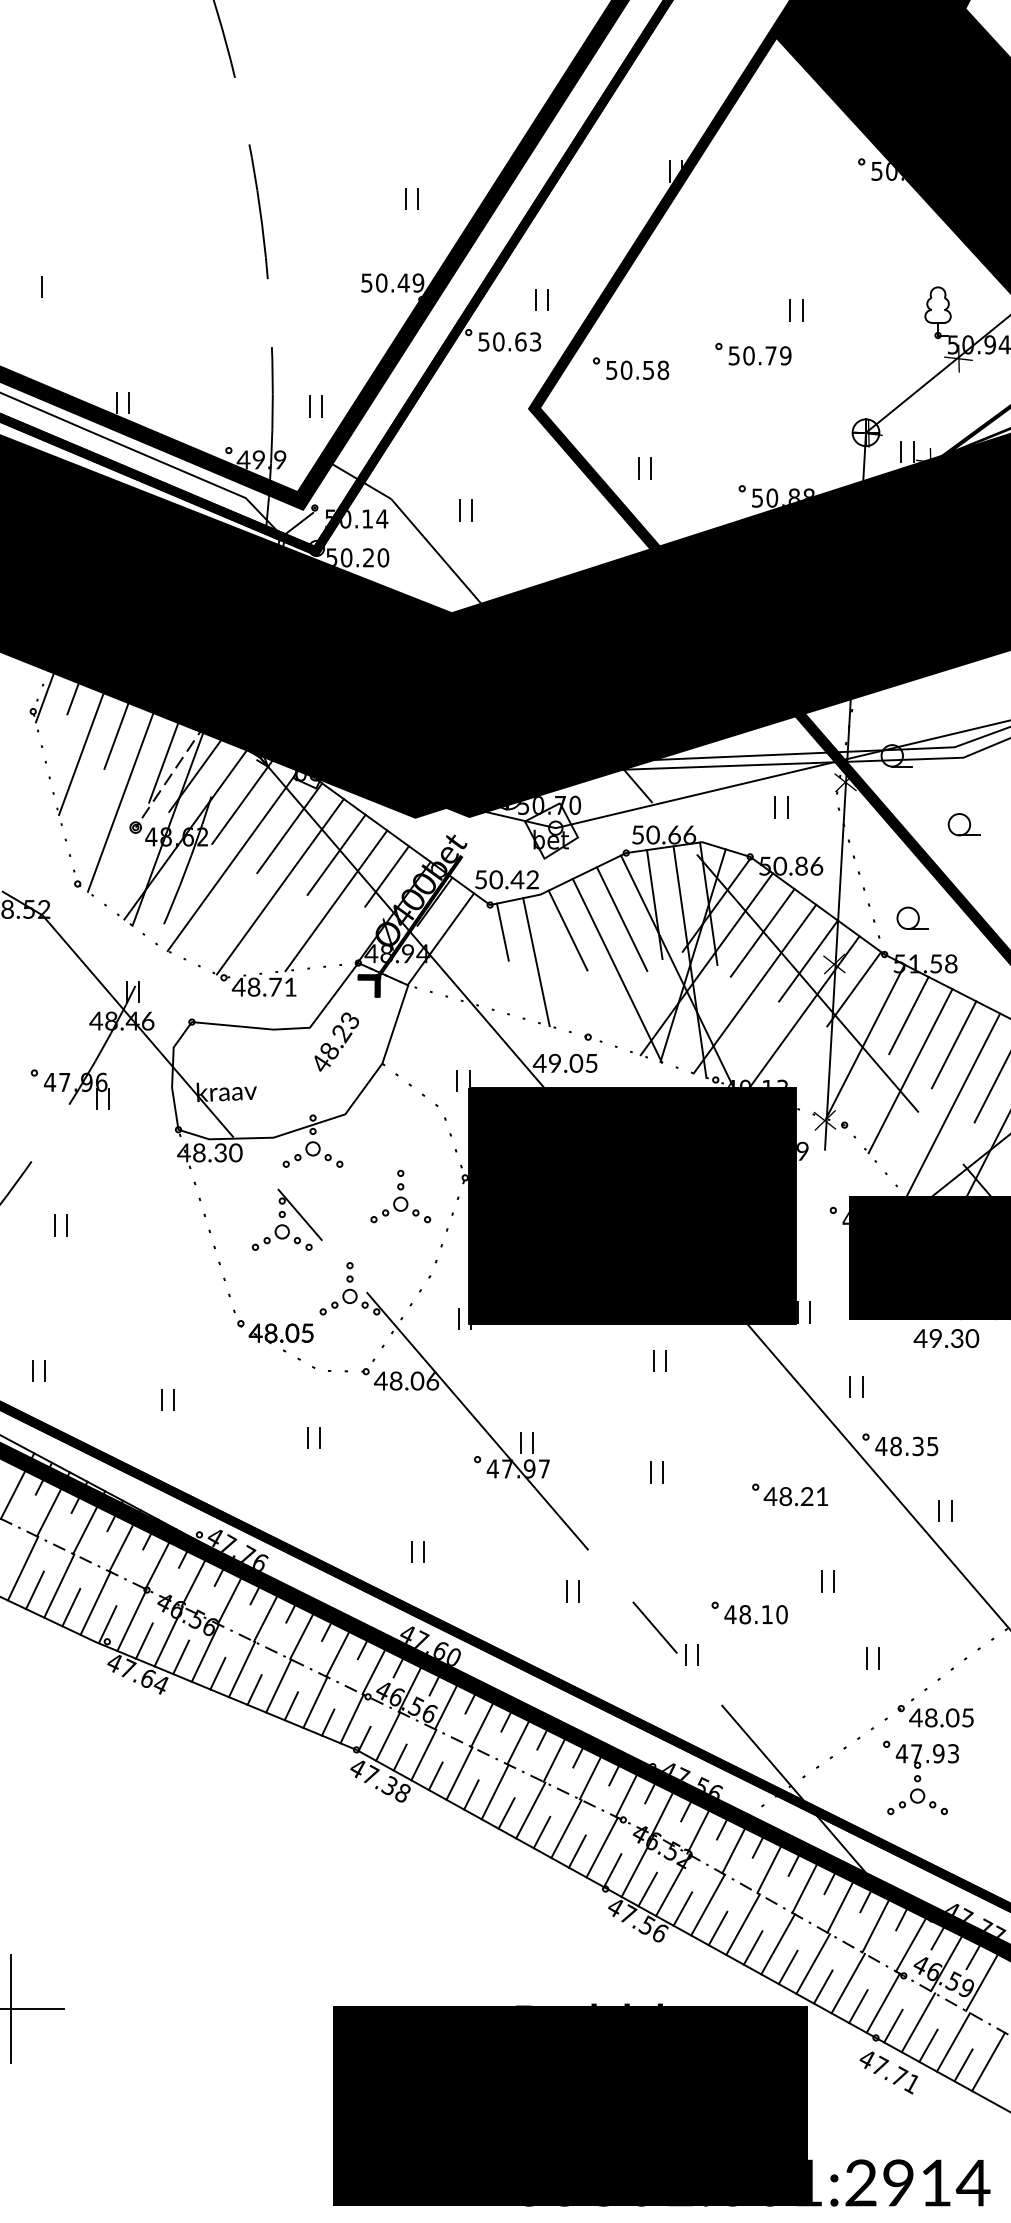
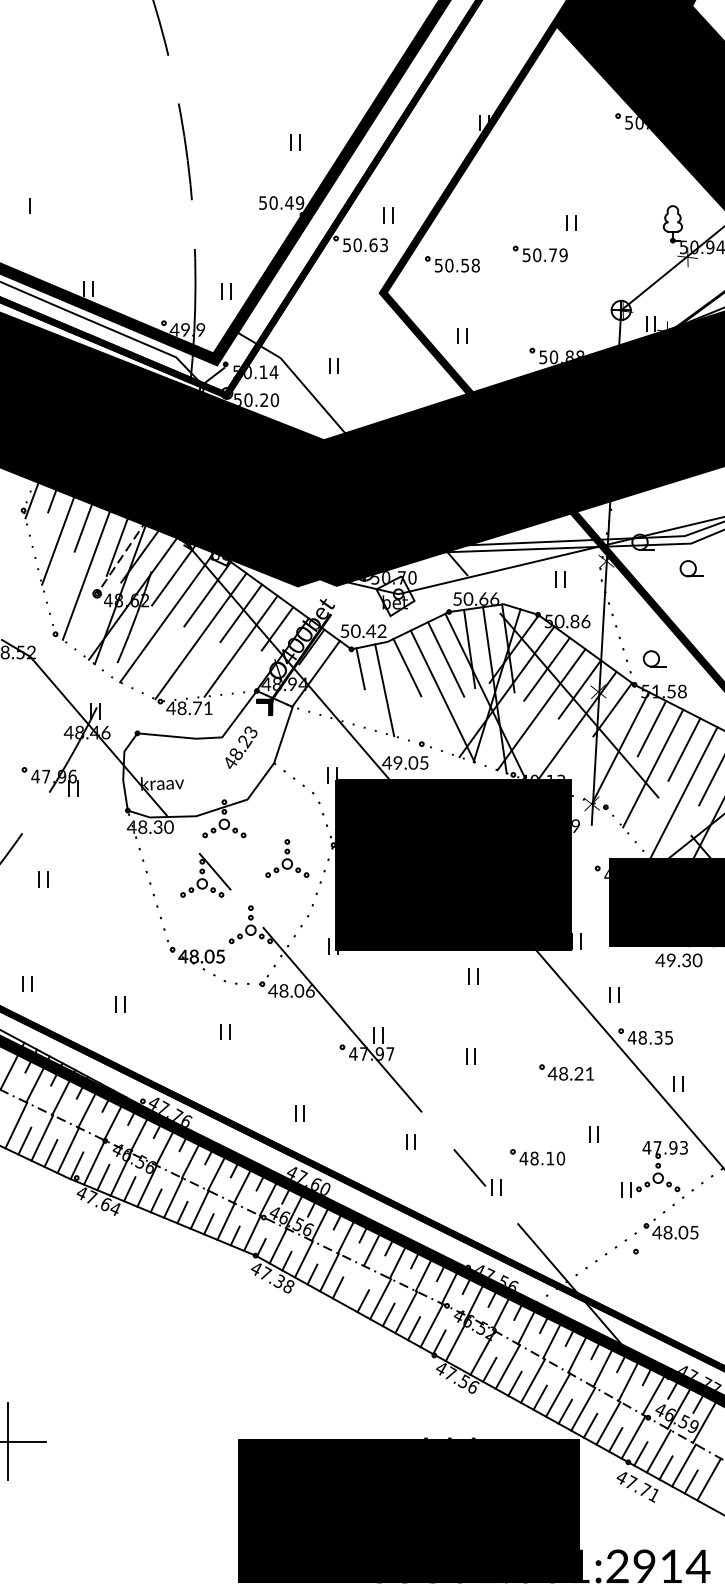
part: (963, 824) -> (691, 568), moved
part: (922, 1779) -> (661, 1166), moved
line: (494, 1791) -> (354, 1285), removed
line: (647, 1889) -> (464, 1355), removed

